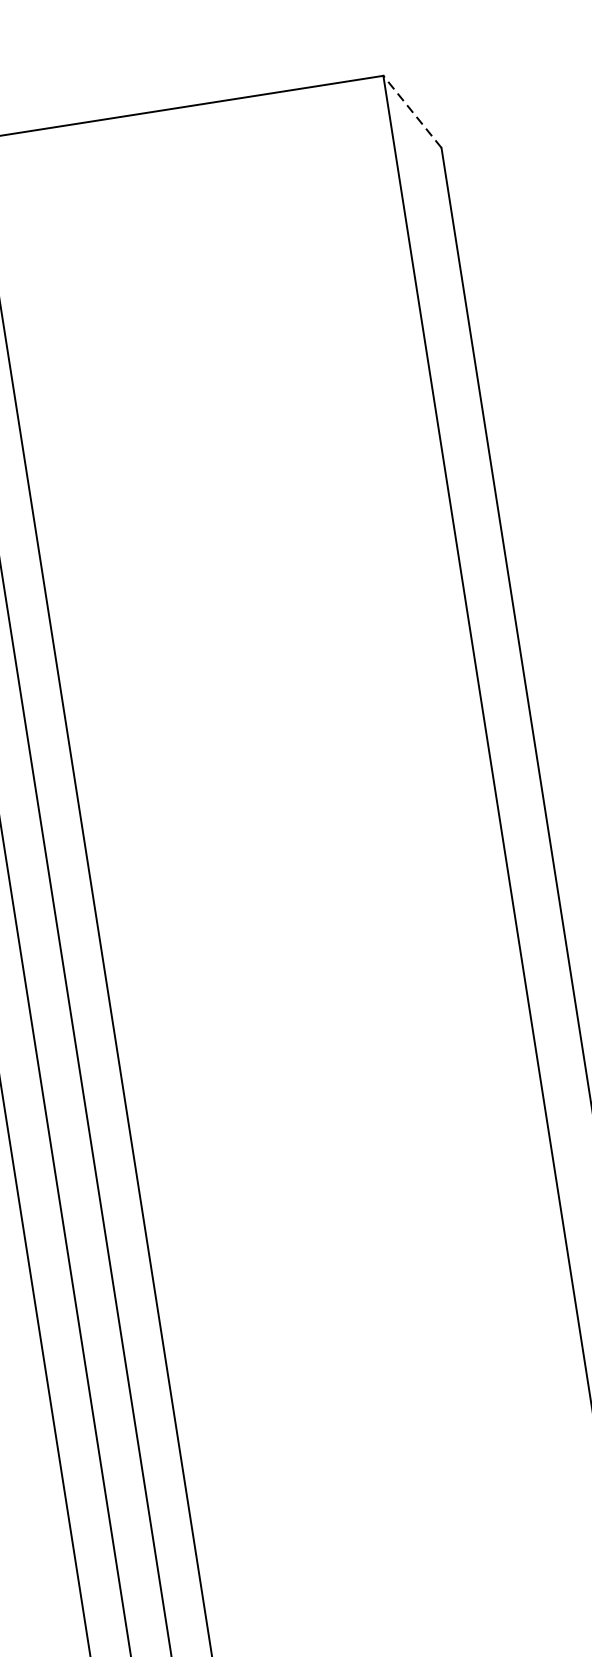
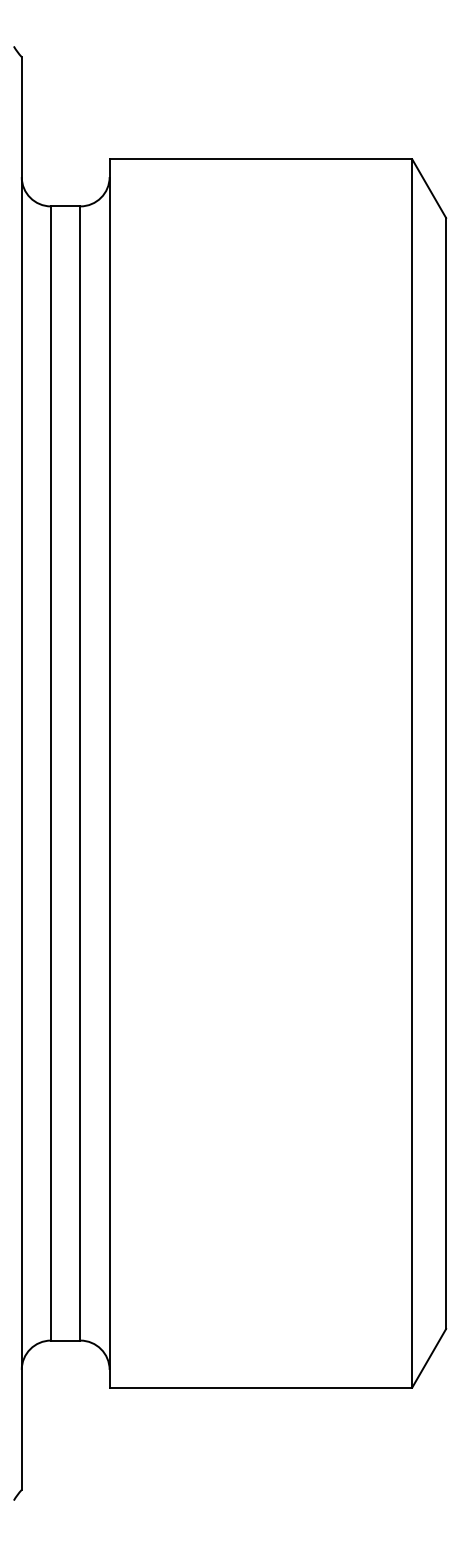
line: (412, 111) -> (429, 188), dashed -> solid

